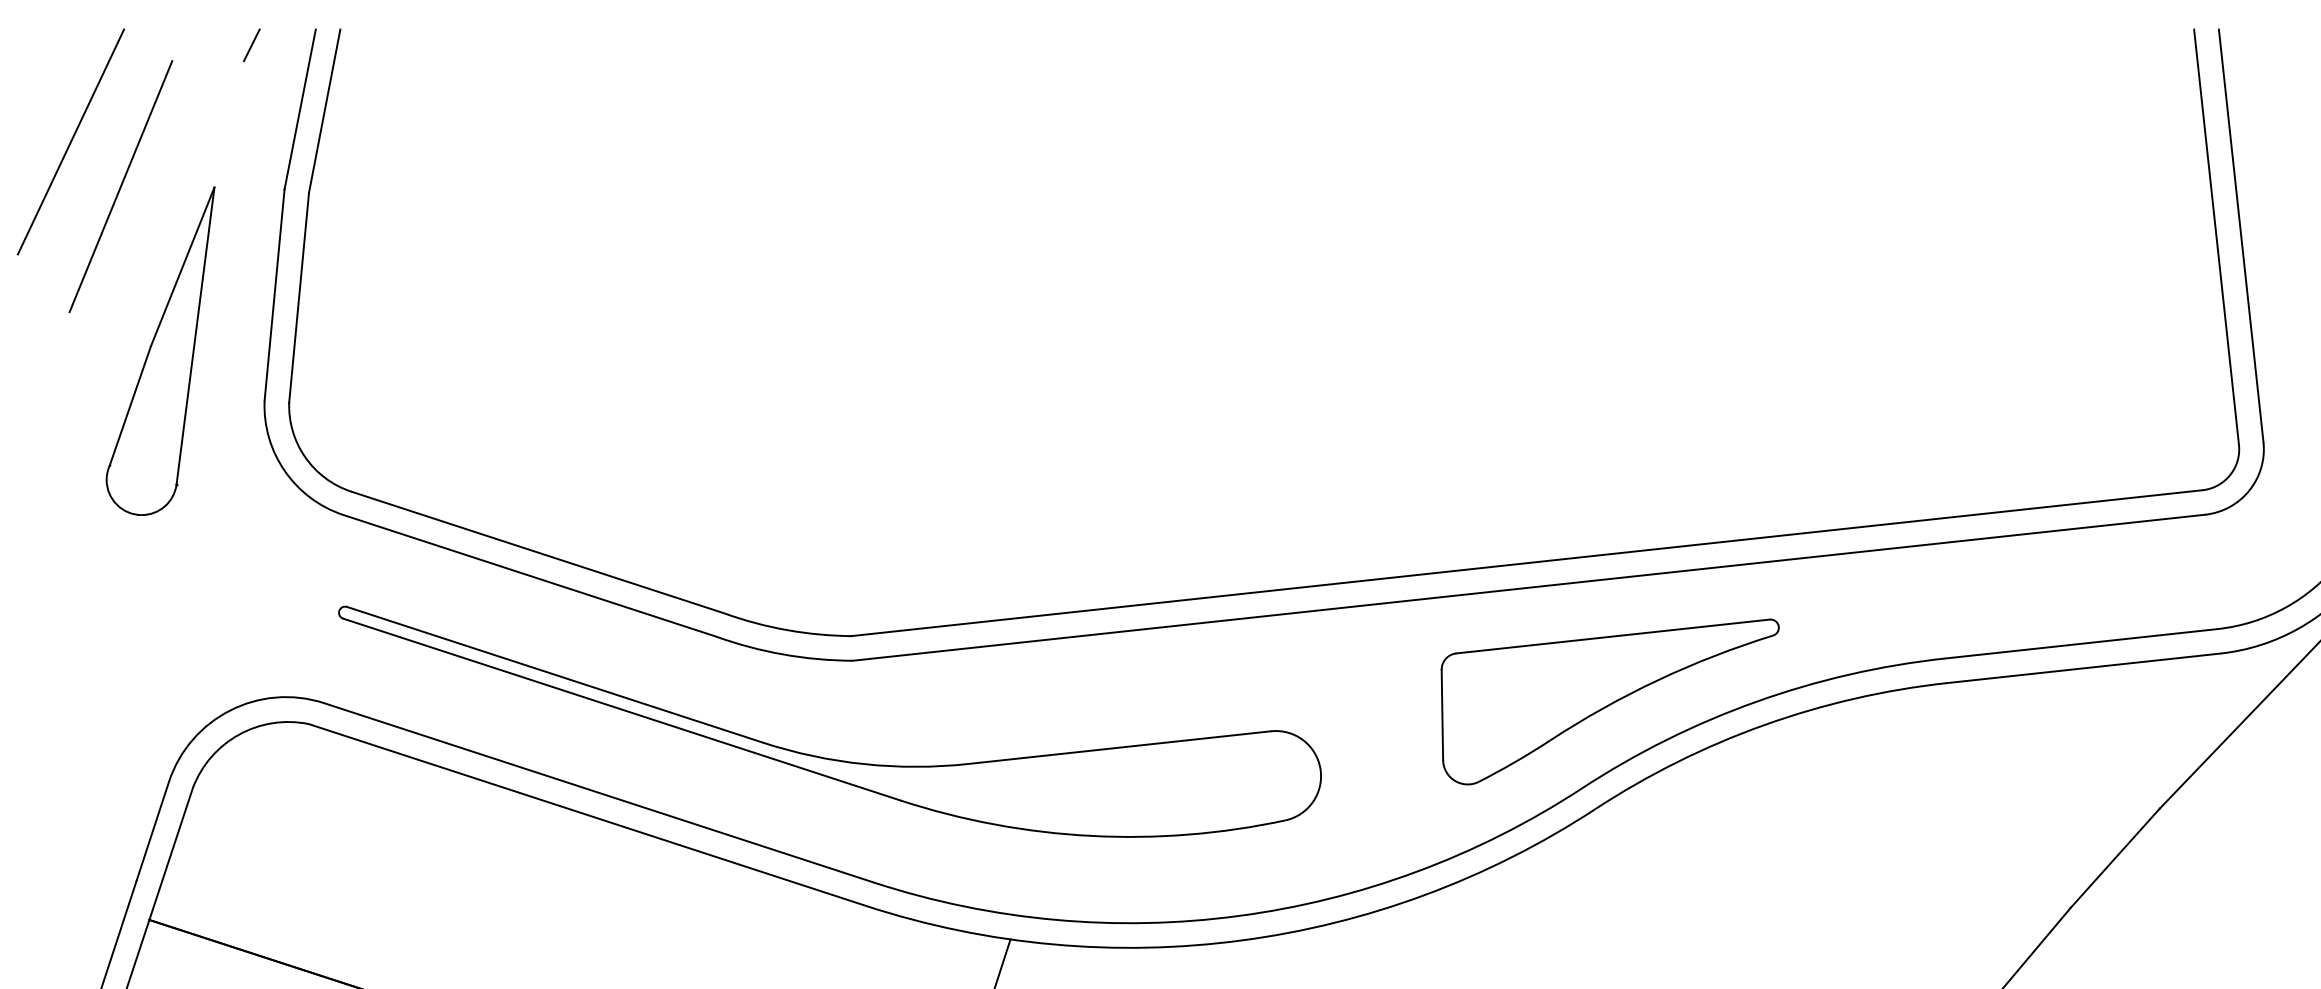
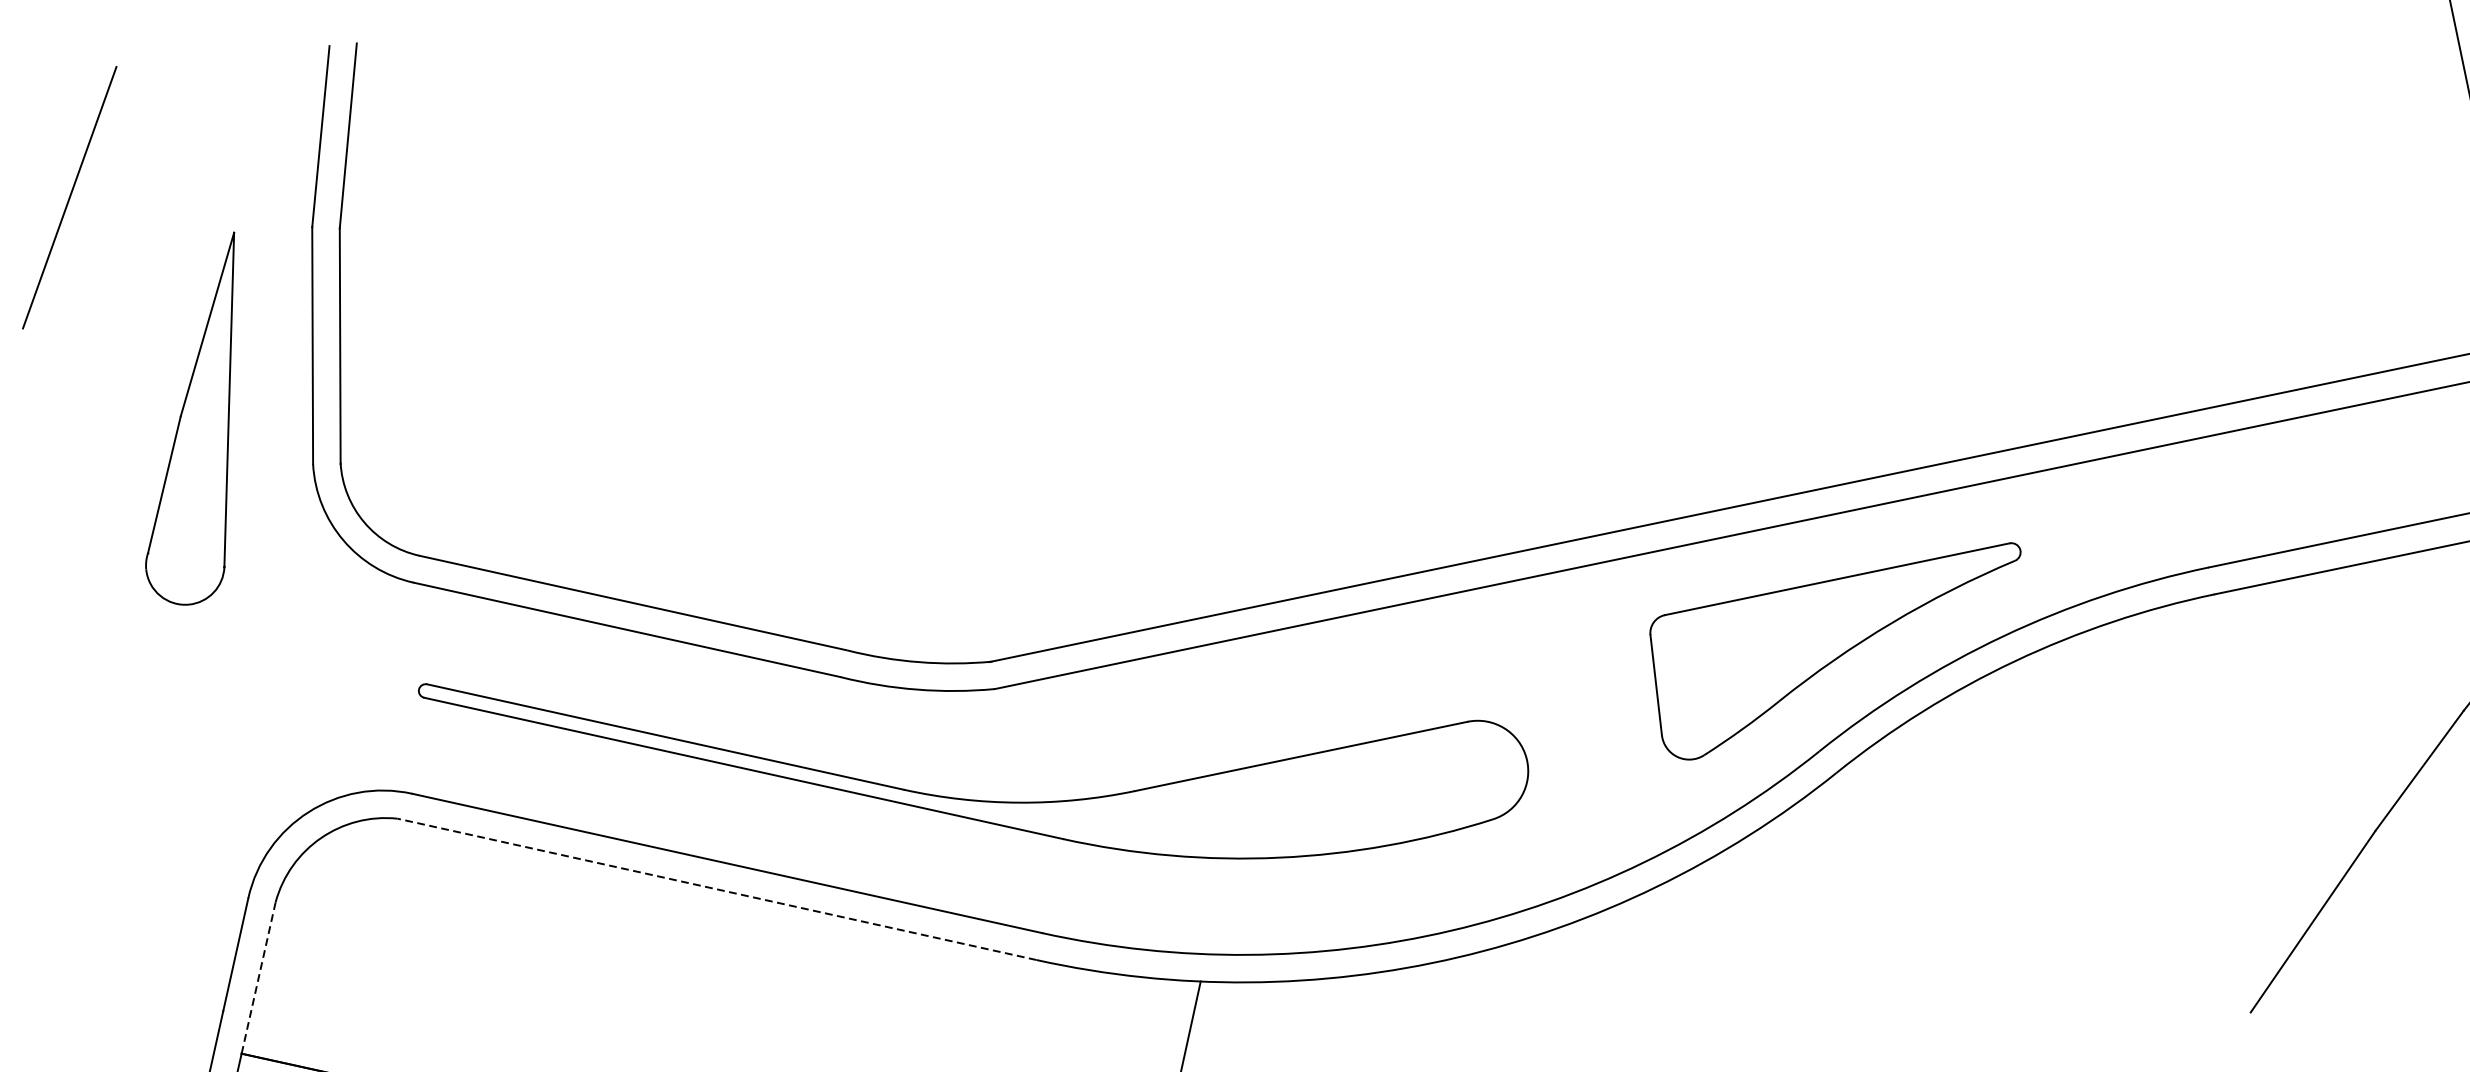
line: (251, 45) -> (259, 70), removed
line: (120, 186) -> (129, 241), removed
line: (586, 814) -> (715, 888), solid -> dashed
line: (171, 853) -> (258, 977), solid -> dashed

